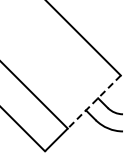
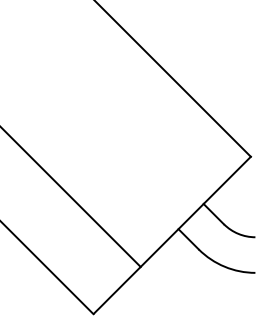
line: (94, 102) -> (196, 212), dashed -> solid

